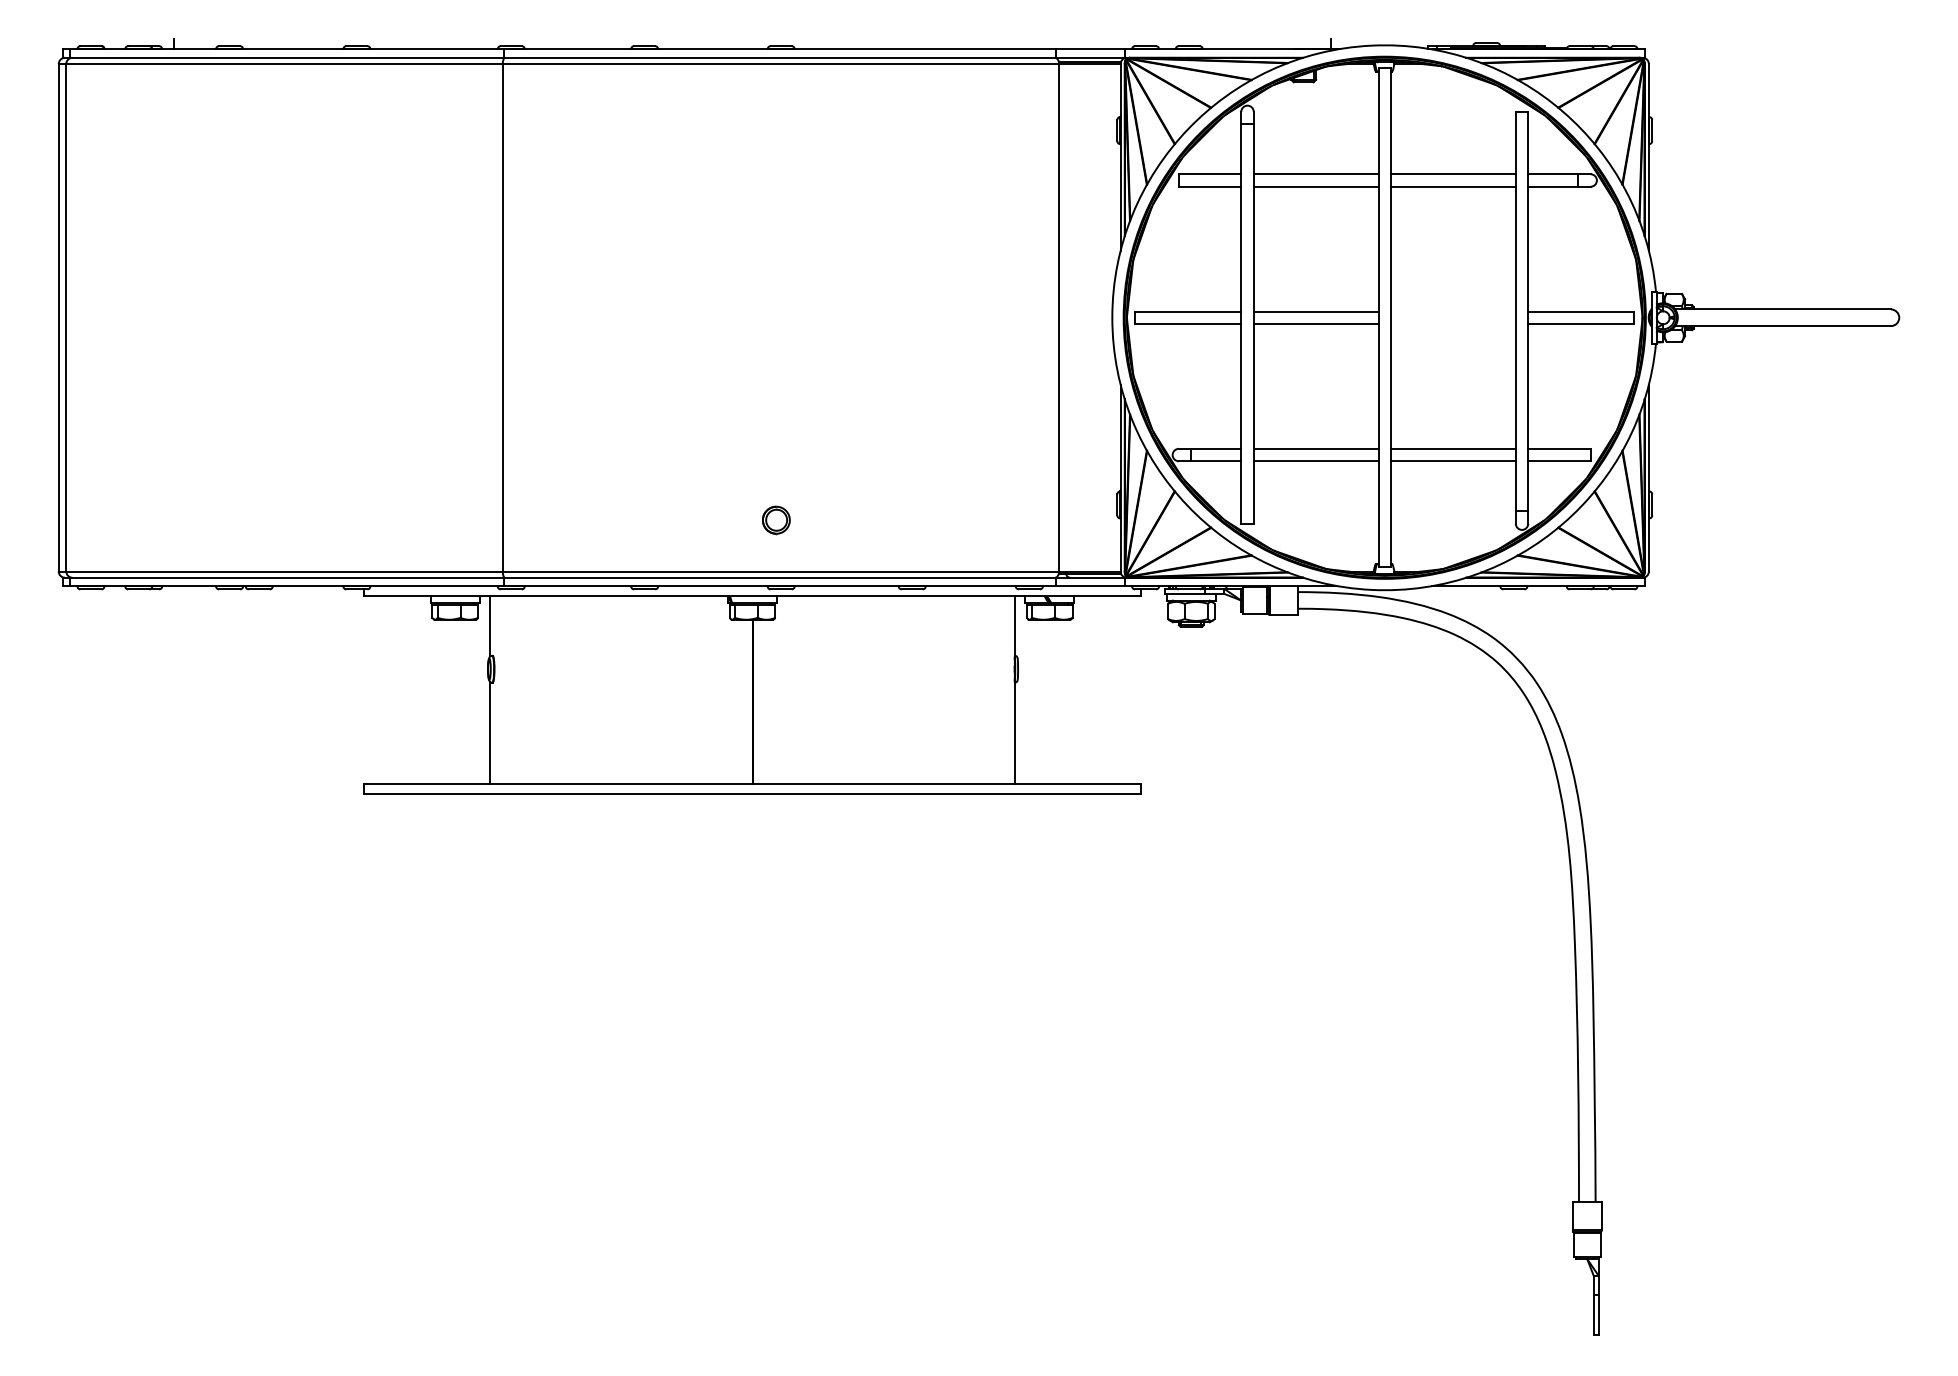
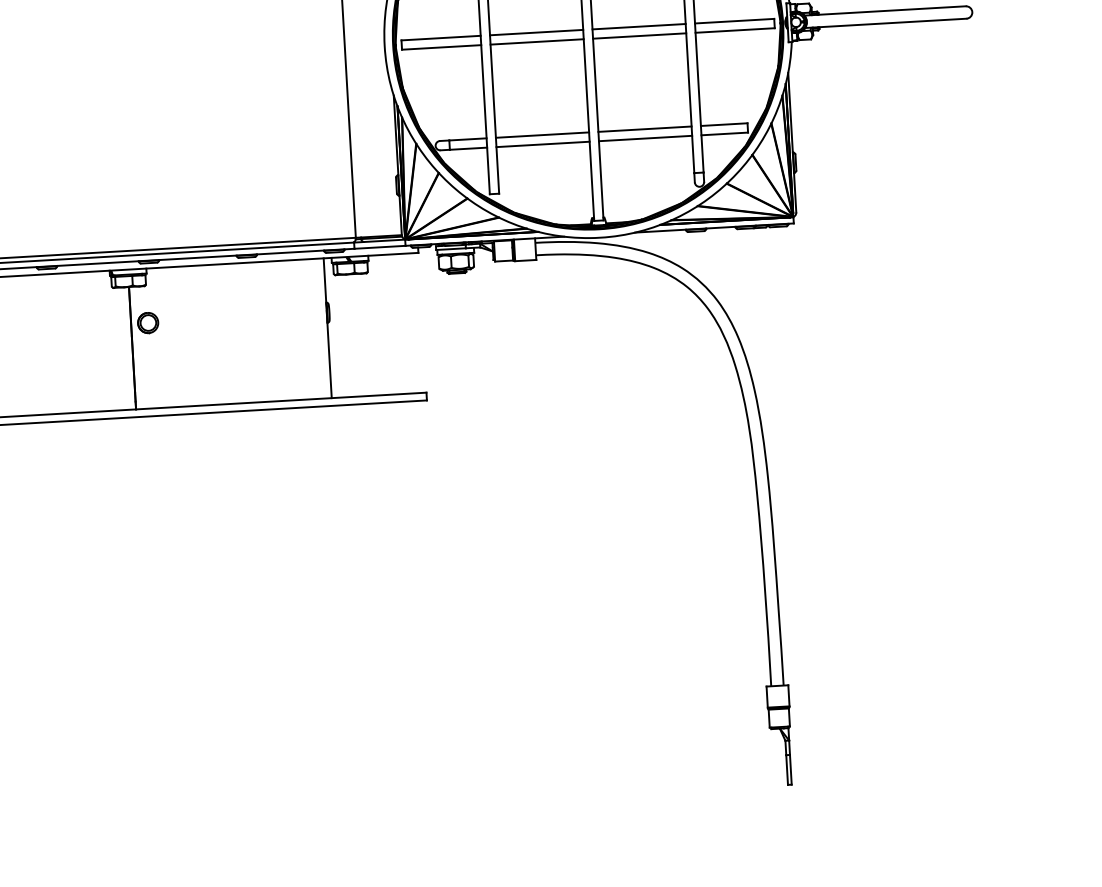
line: (1453, 311) -> (639, 26), added
line: (1453, 324) -> (639, 36), added
part: (776, 520) -> (148, 323), moved

